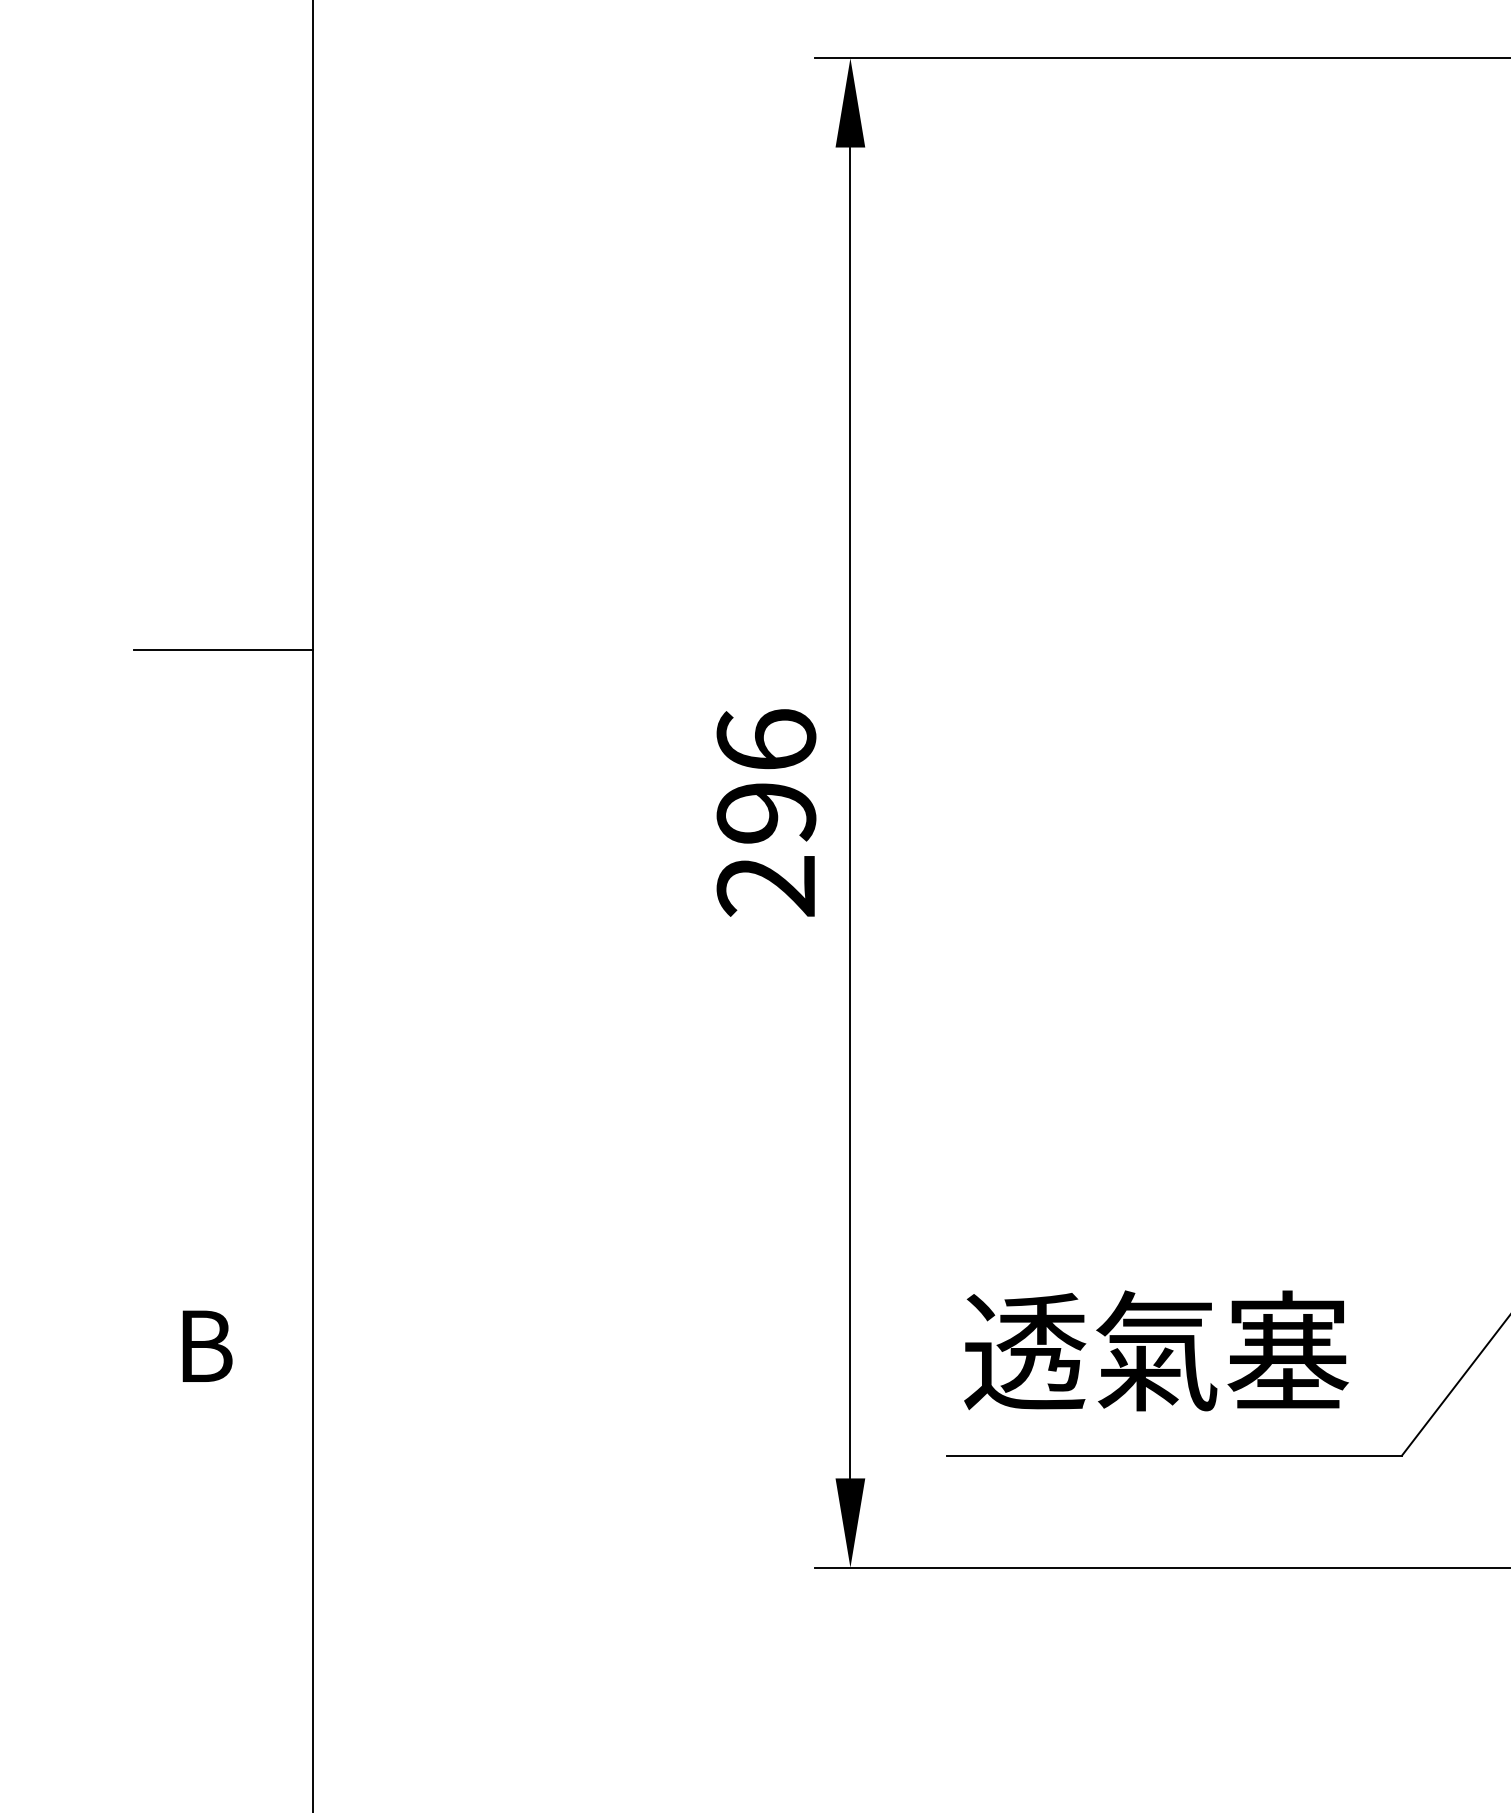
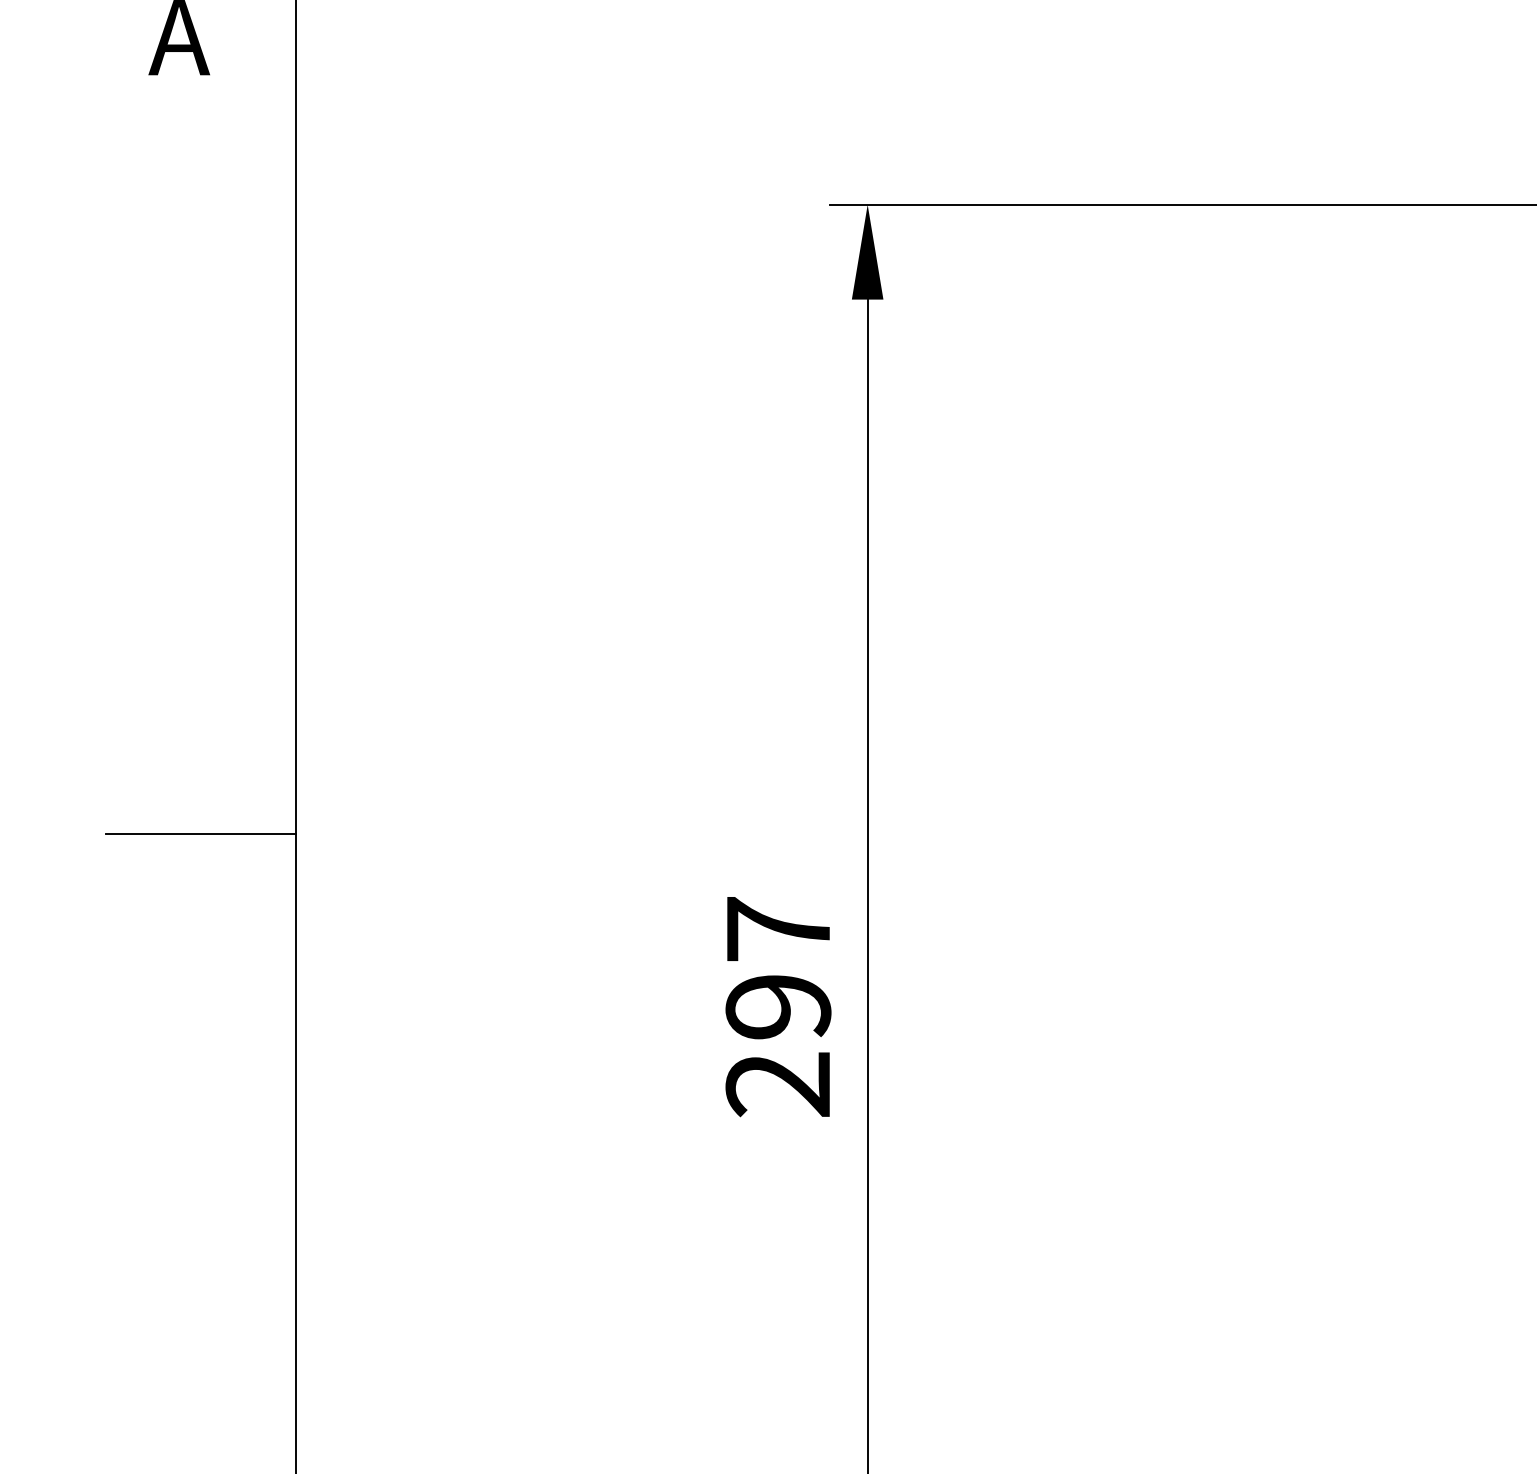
text: (766, 739) -> (778, 928), 296 -> 297

